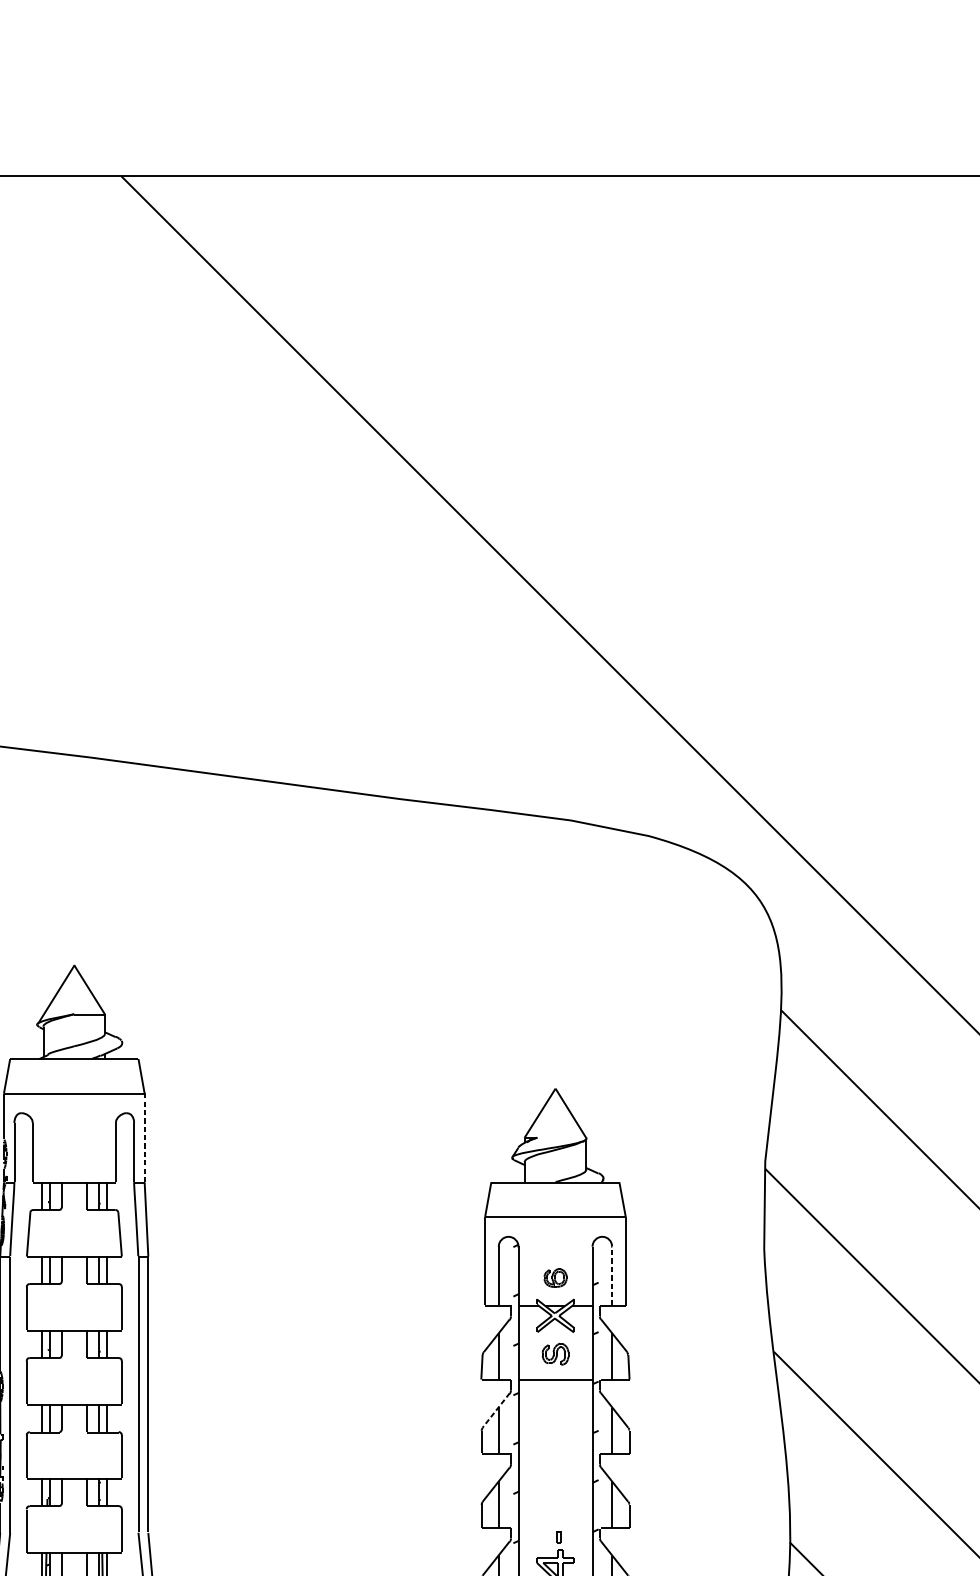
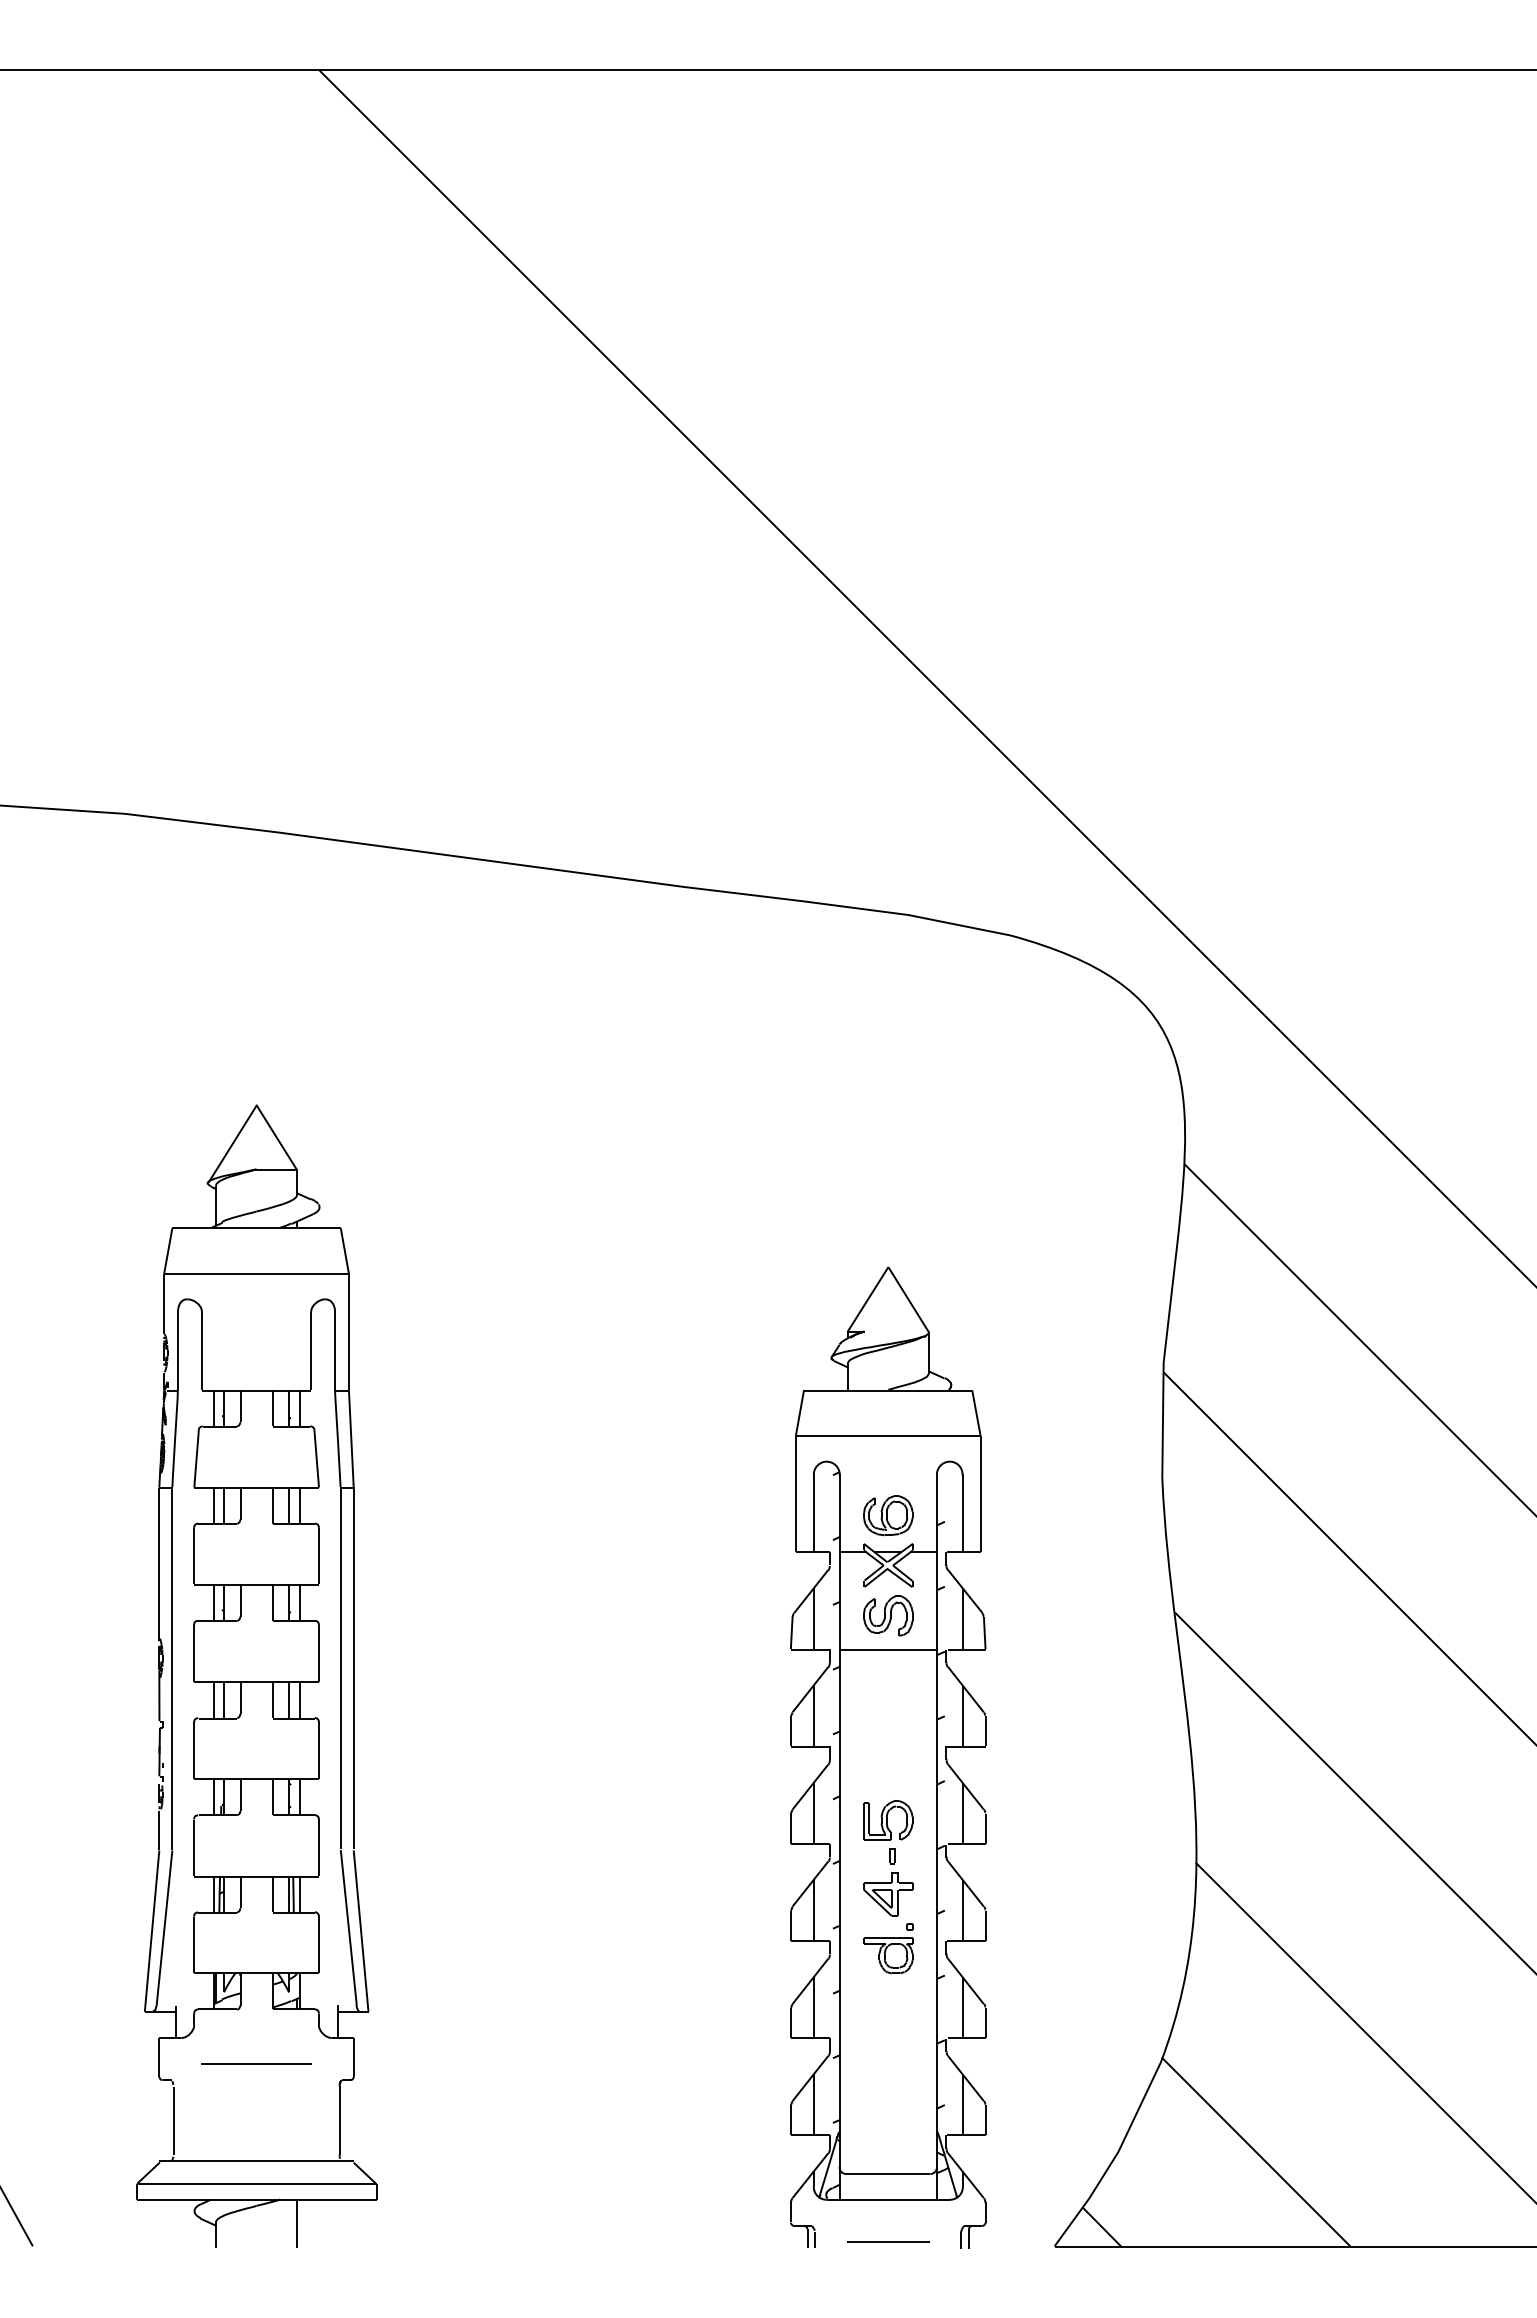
line: (145, 1137) -> (349, 1331), dashed -> solid
line: (612, 1276) -> (962, 1513), dashed -> solid
part: (555, 1277) -> (888, 1515), size x1.67
part: (555, 1354) -> (888, 1615), size x1.43
line: (496, 1410) -> (810, 1689), dashed -> solid
part: (555, 1510) -> (888, 1820), added

